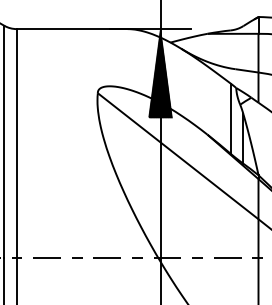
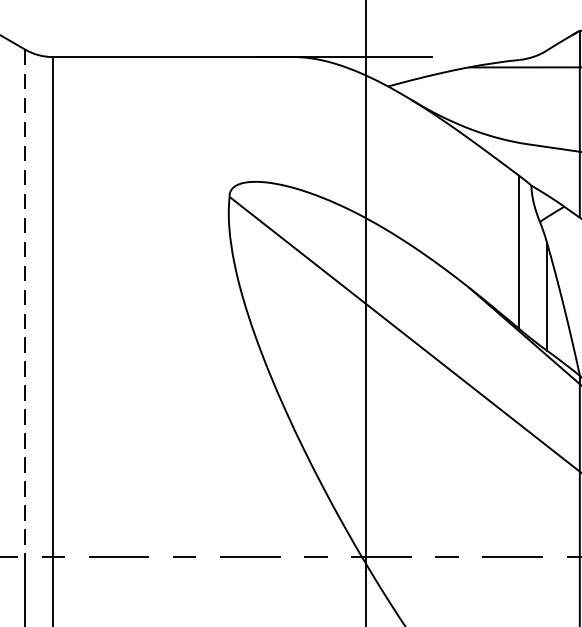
hatch: (160, 73) -> (366, 153), removed
line: (4, 142) -> (26, 304), solid -> dashed

